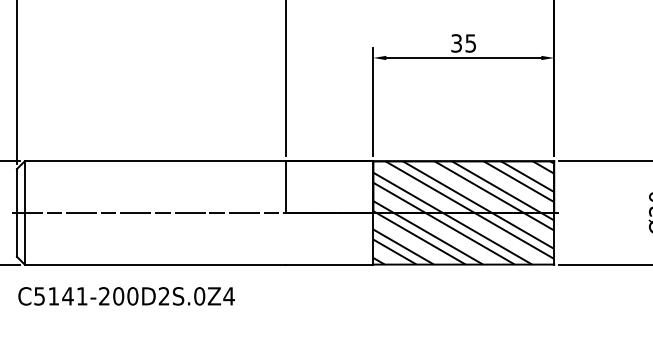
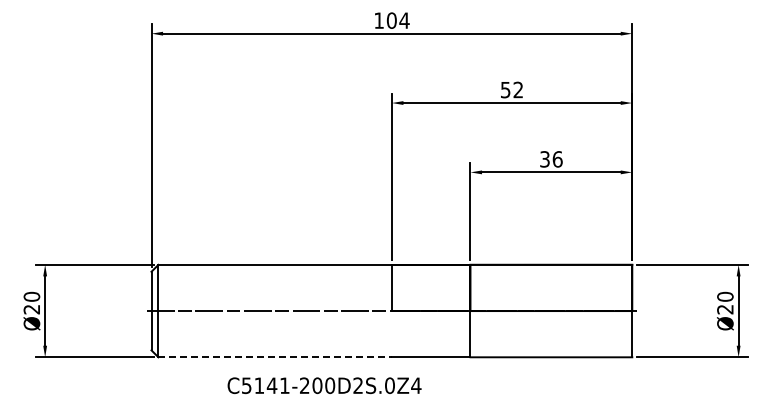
text: (470, 43) -> (557, 159), 35 -> 36
hatch: (463, 212) -> (551, 310), removed
line: (155, 264) -> (275, 357), solid -> dashed
text: (126, 296) -> (324, 385), moved

